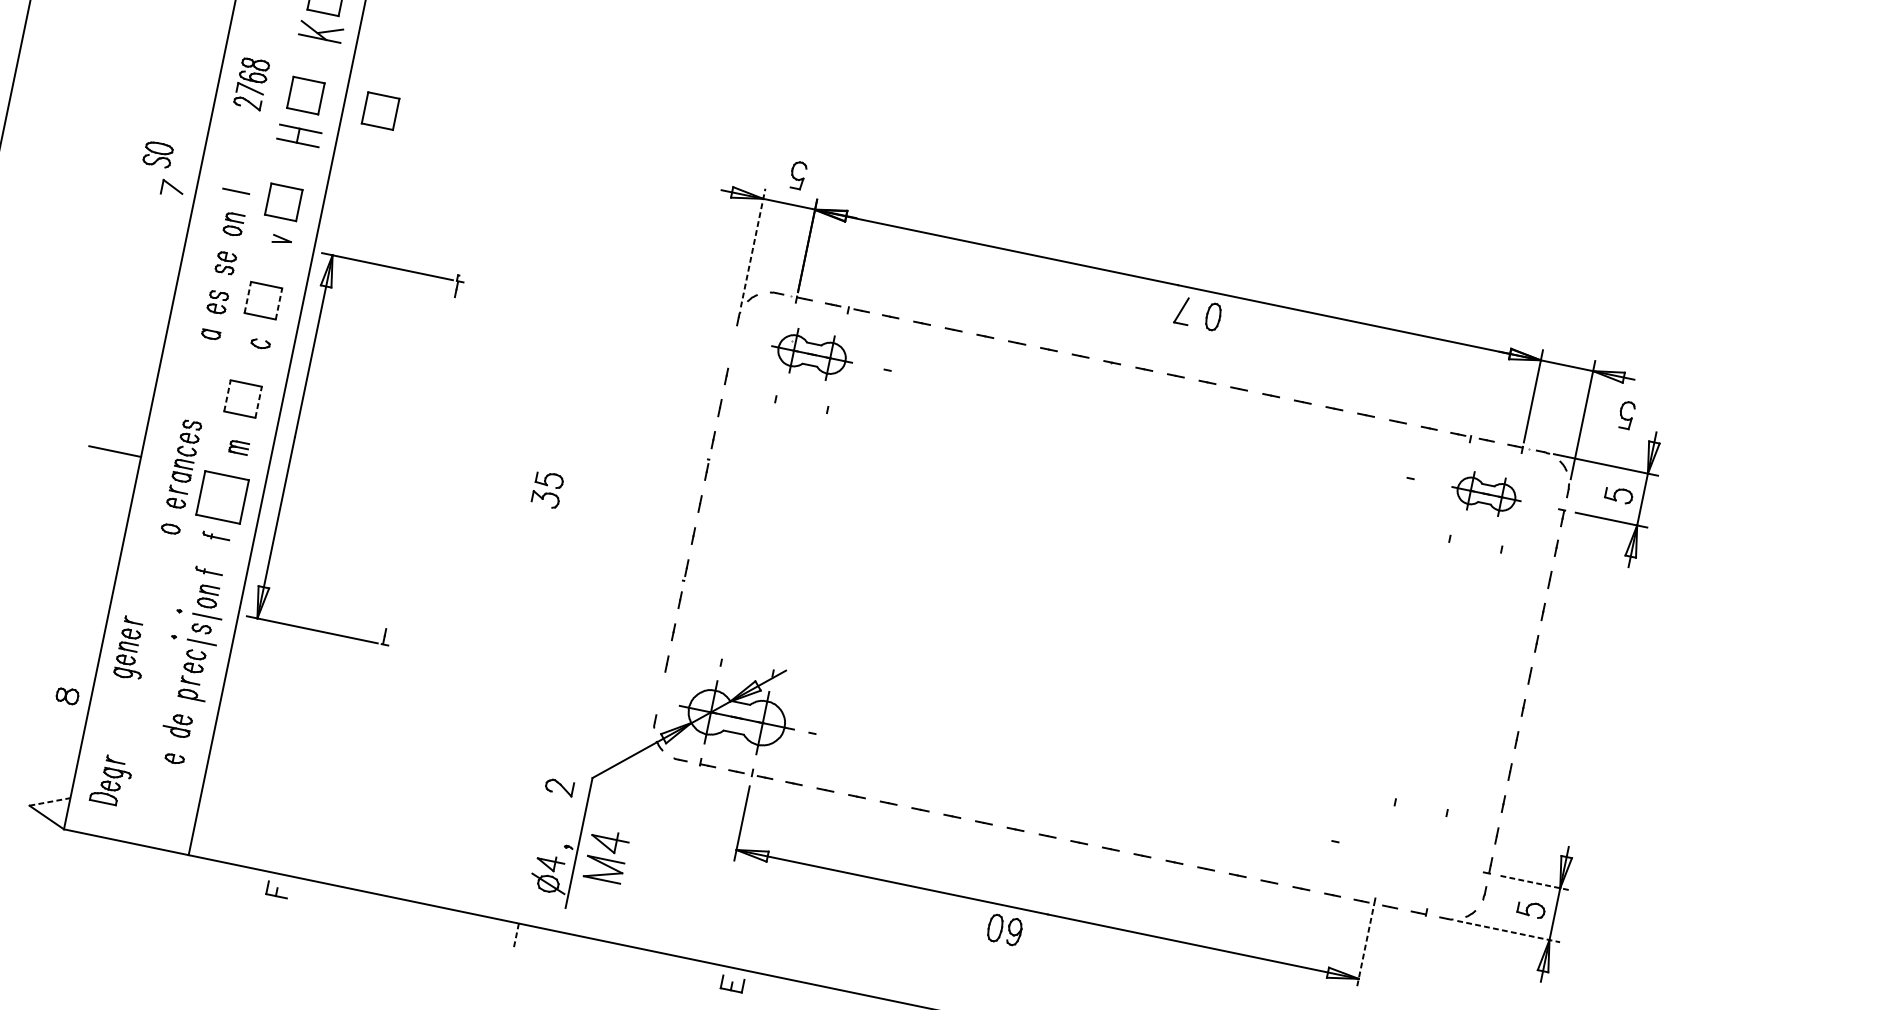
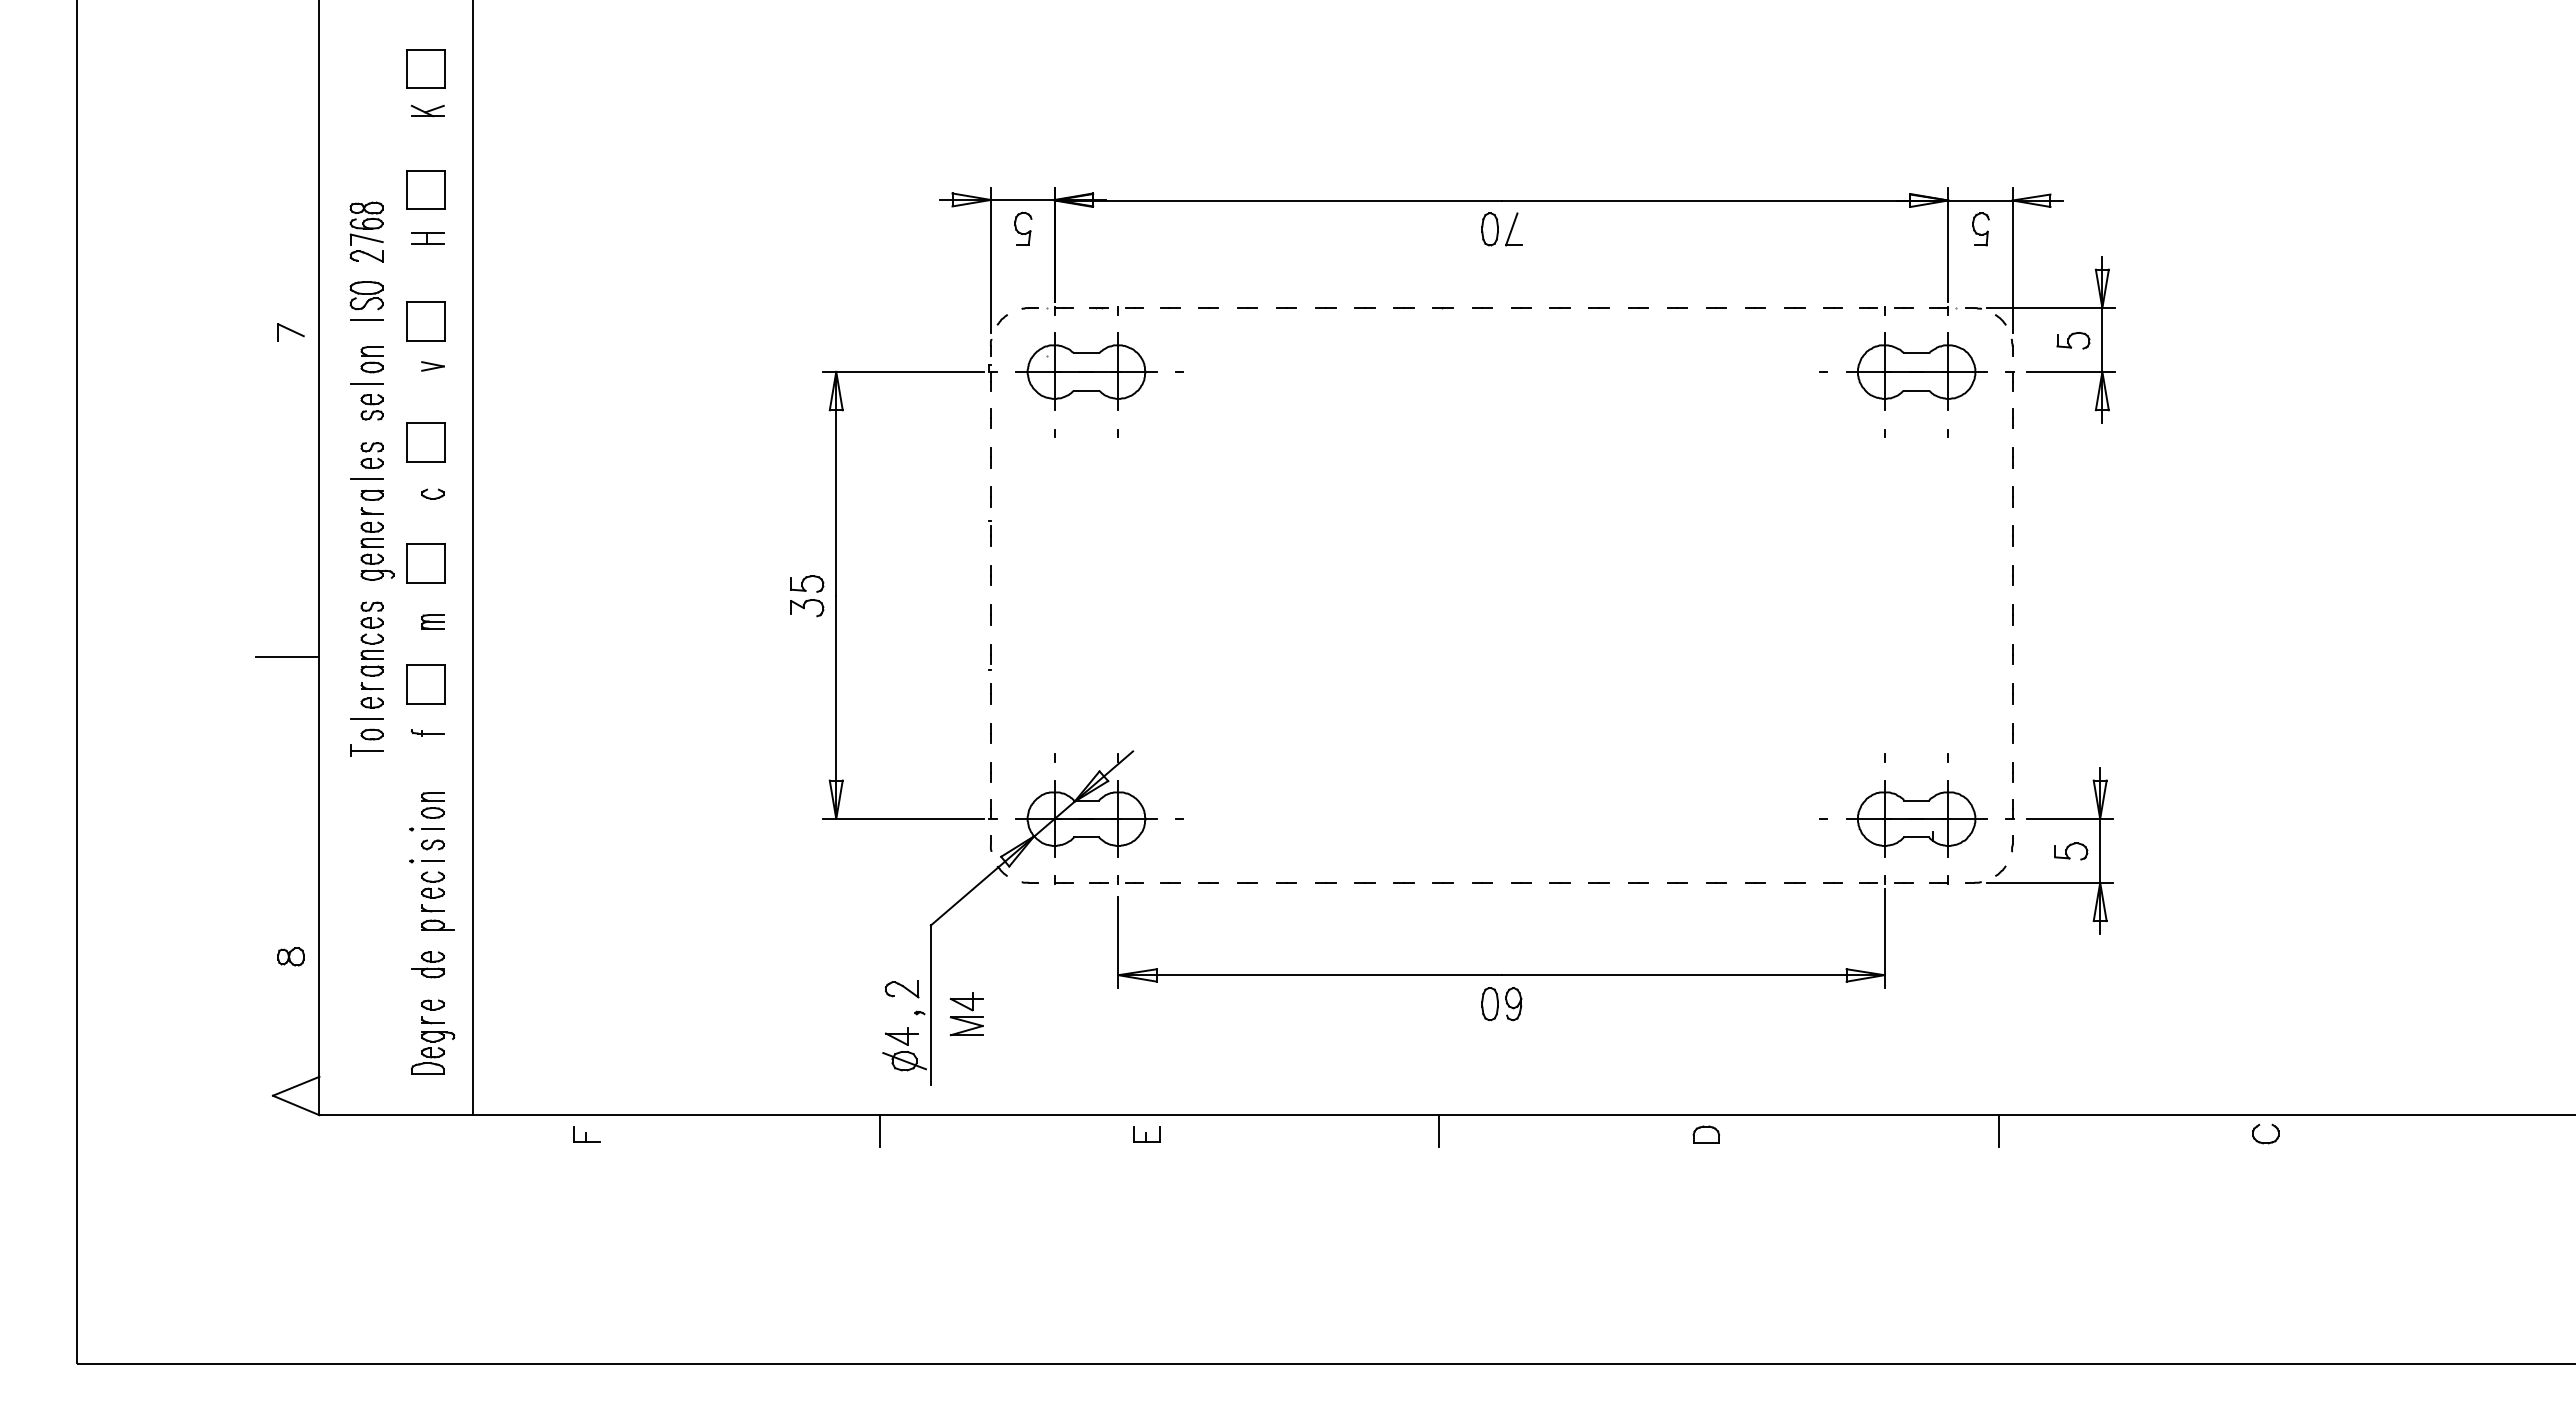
part: (320, 31) -> (427, 110), size x0.62
part: (251, 83) -> (366, 231), moved
part: (380, 110) -> (517, 189), removed
part: (299, 135) -> (427, 238), size x0.62
part: (158, 154) -> (366, 295), moved
part: (798, 175) -> (1023, 228), moved
line: (225, 242) -> (366, 383), added
line: (752, 247) -> (990, 260), dashed -> solid
line: (248, 296) -> (406, 441), dashed -> solid
line: (278, 303) -> (444, 441), dashed -> solid
part: (1212, 316) -> (1489, 229), moved
line: (209, 320) -> (366, 479), added
part: (812, 354) -> (1086, 371), size x1.43
line: (227, 395) -> (406, 563), dashed -> solid
line: (258, 402) -> (444, 563), dashed -> solid
part: (1626, 415) -> (1980, 229), moved
part: (295, 433) -> (836, 591), moved
part: (1486, 493) -> (1916, 371), size x1.67
part: (222, 497) -> (425, 684), size x0.71
line: (168, 515) -> (366, 718), added
part: (163, 541) -> (366, 750), added
part: (208, 571) -> (427, 775), removed
part: (198, 615) -> (426, 829), size x0.62
part: (193, 641) -> (426, 861), size x0.62
part: (132, 648) -> (377, 543), moved
part: (112, 780) -> (433, 1045), moved
part: (559, 787) -> (902, 989), moved
line: (50, 802) -> (296, 1086), dashed -> solid
part: (606, 856) -> (966, 1014), size x0.71
part: (1411, 856) -> (1916, 818), added
line: (1536, 882) -> (2070, 818), dashed -> solid
part: (1004, 930) -> (1501, 1004), moved
line: (1509, 931) -> (2050, 882), dashed -> solid
line: (516, 936) -> (879, 1131), dashed -> solid
line: (1364, 949) -> (1884, 939), dashed -> solid

